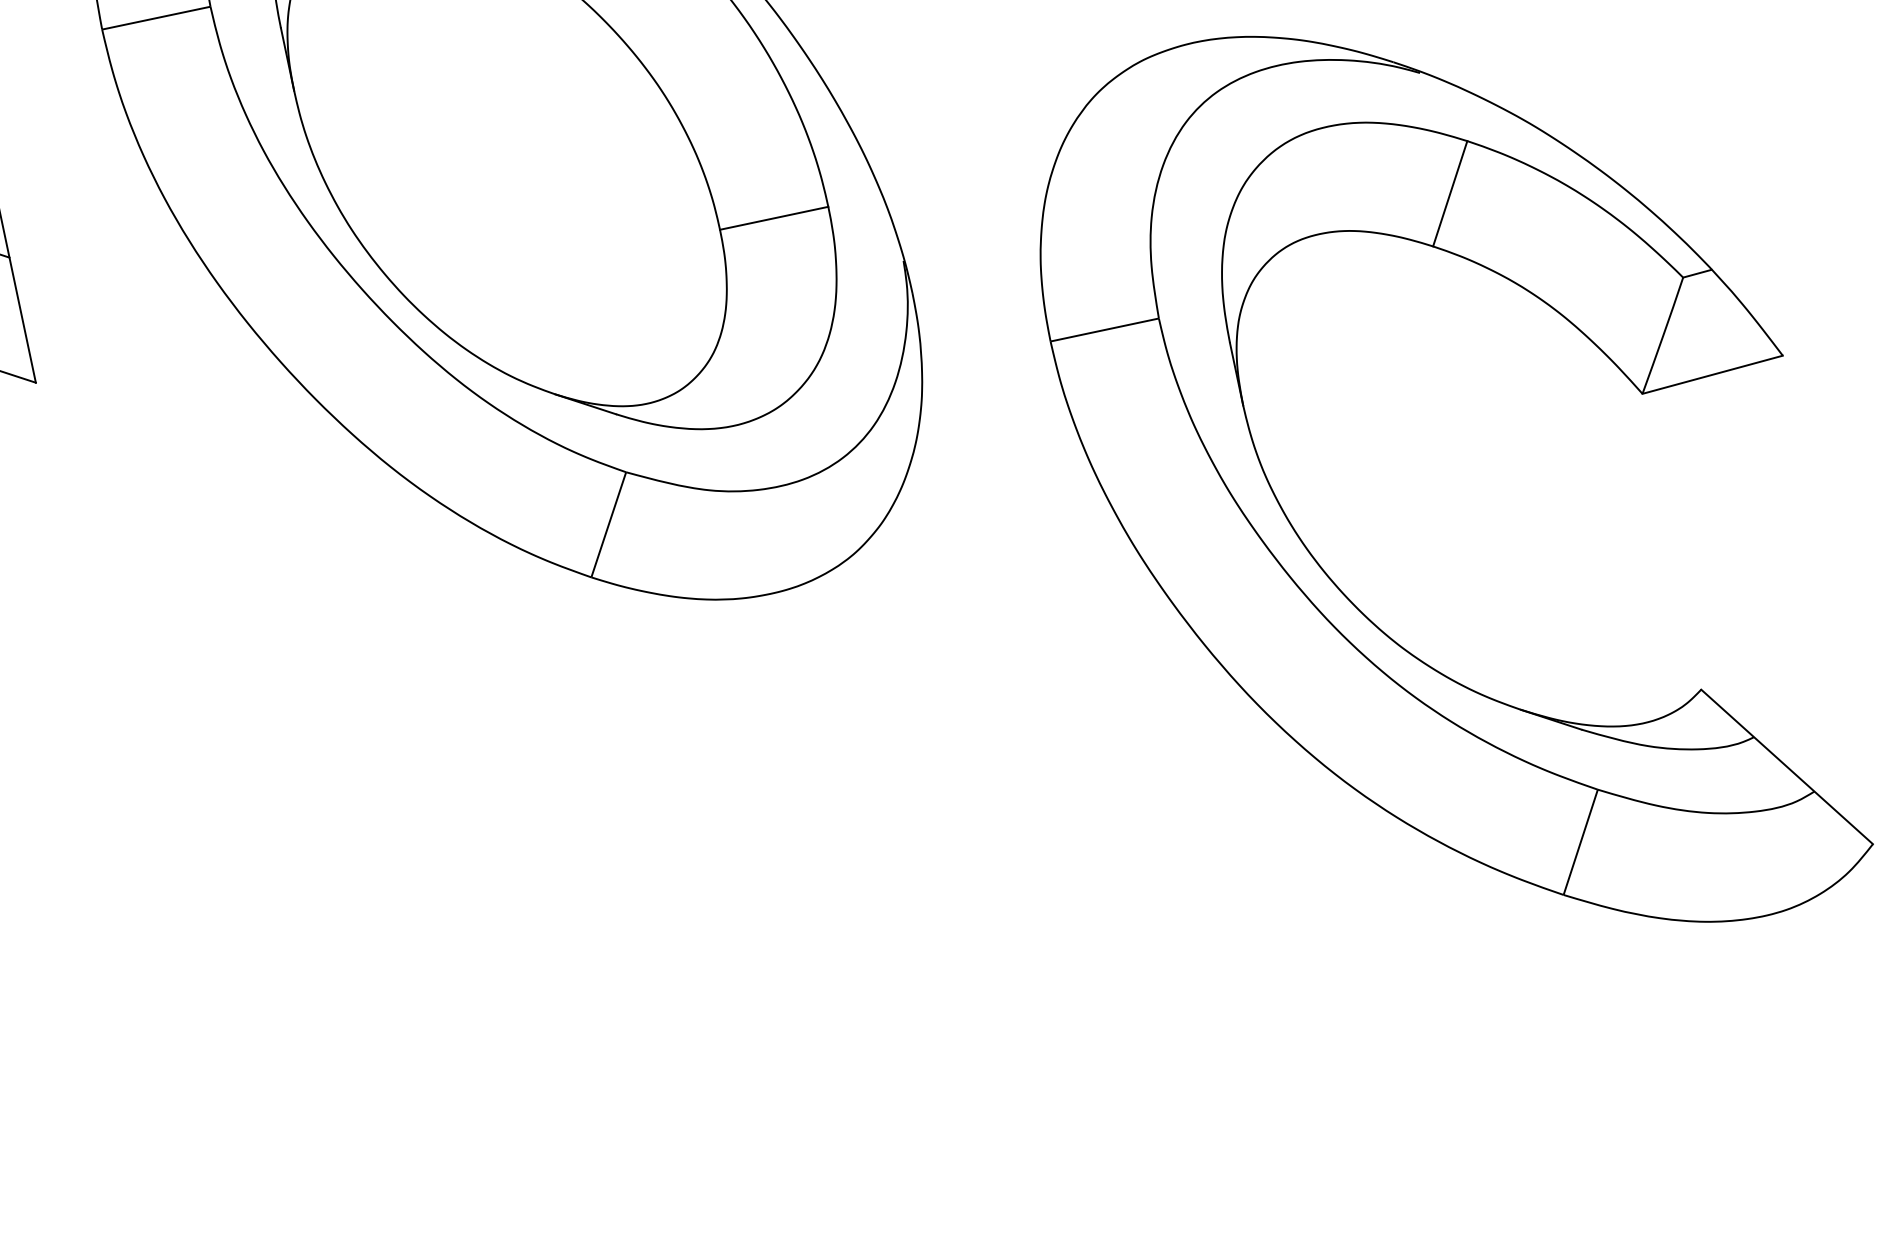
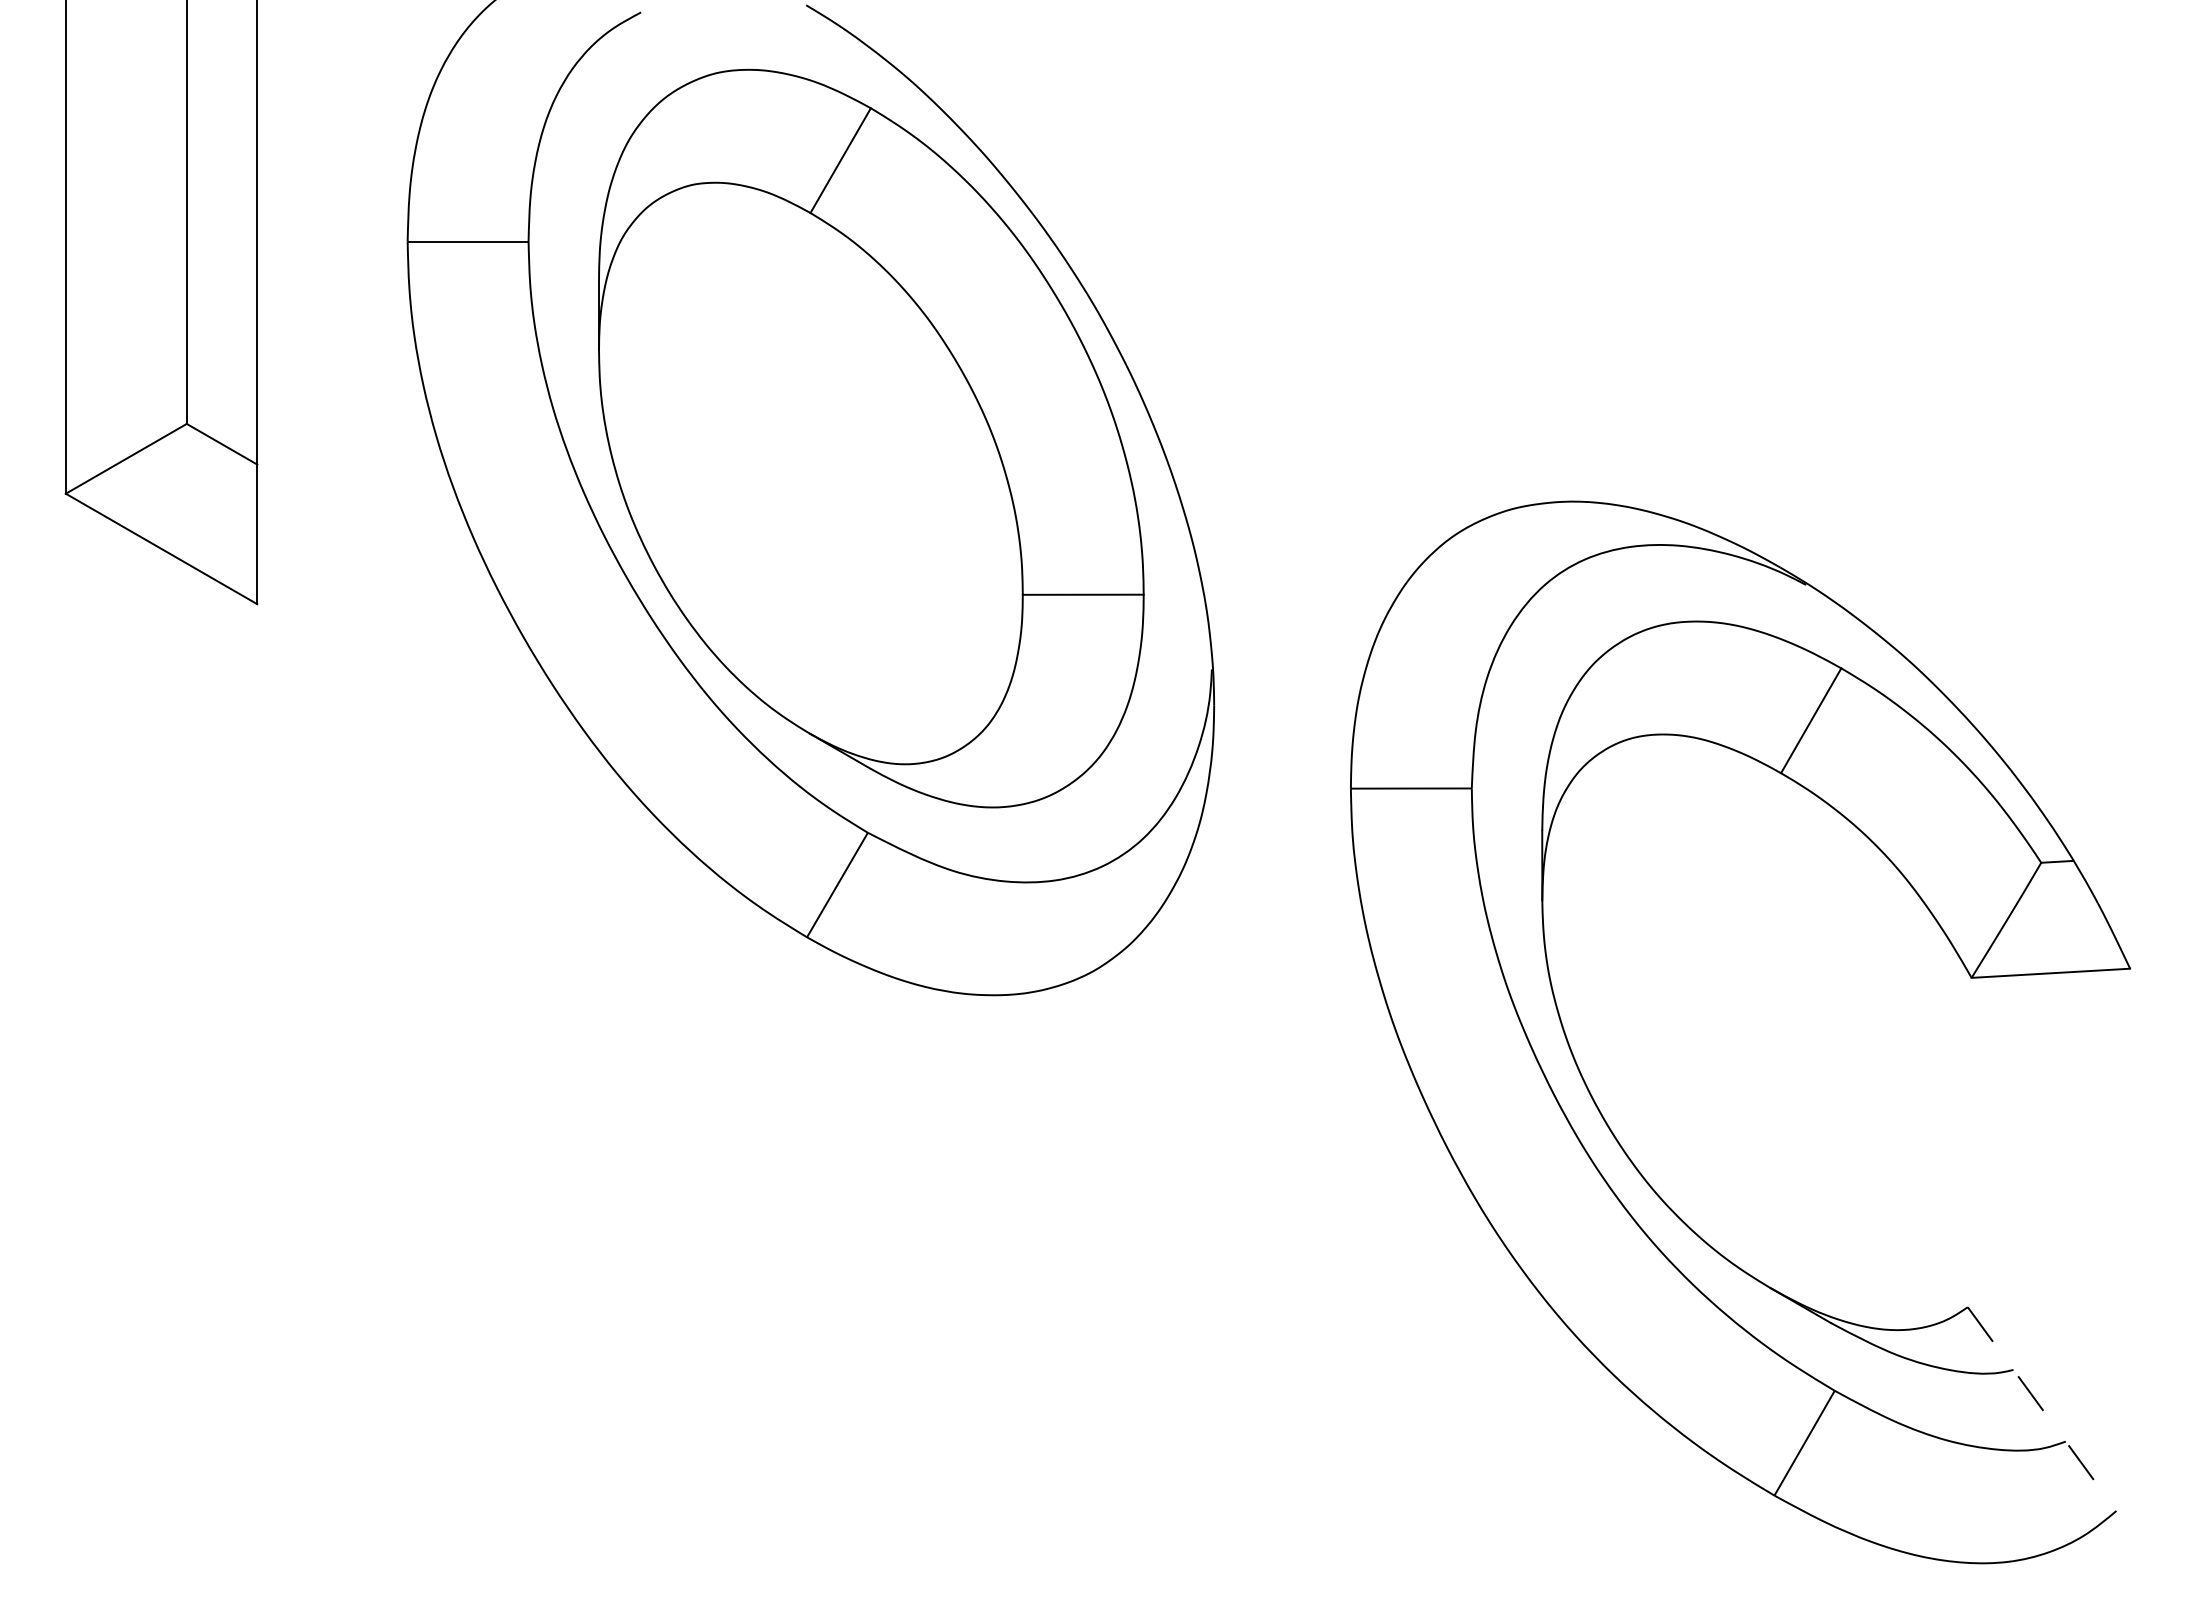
line: (1787, 767) -> (2042, 1409), solid -> dashed

